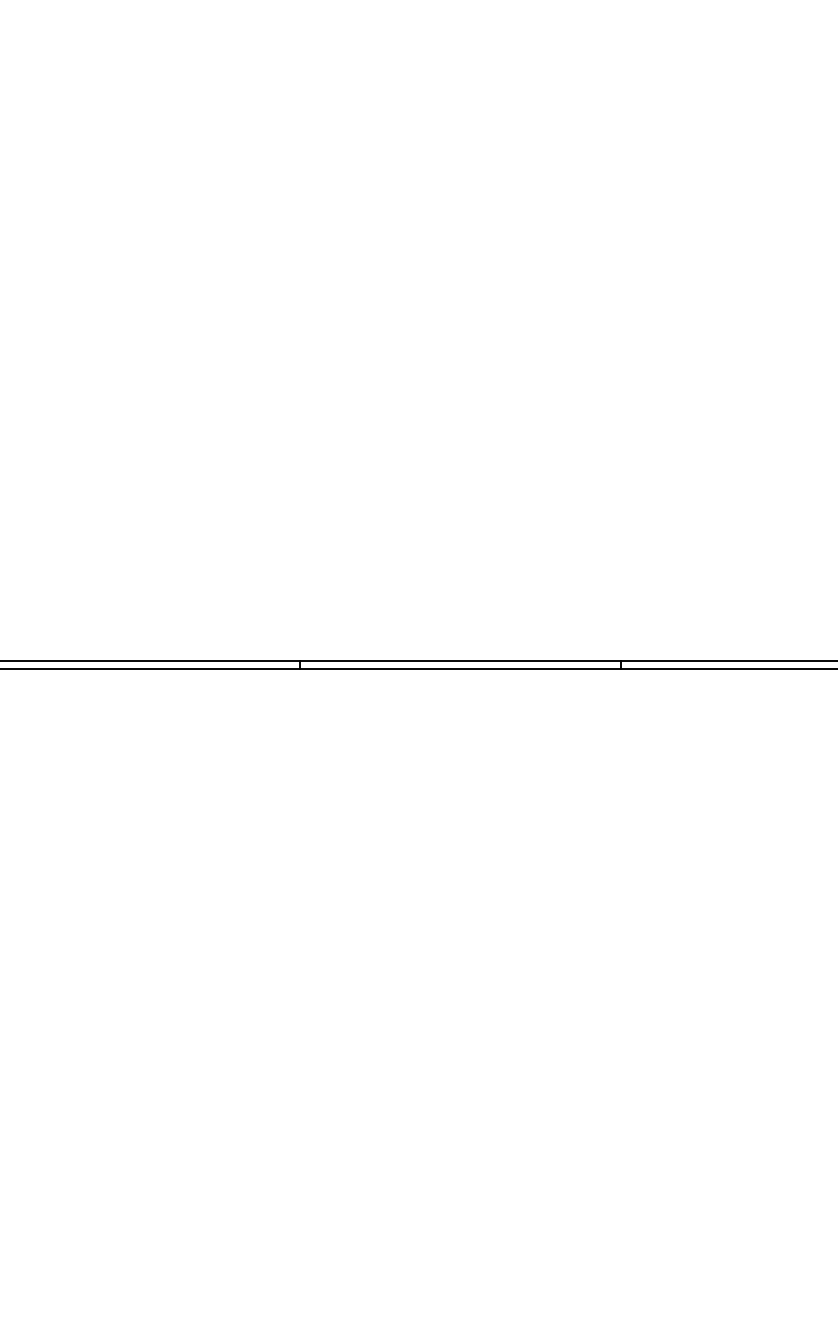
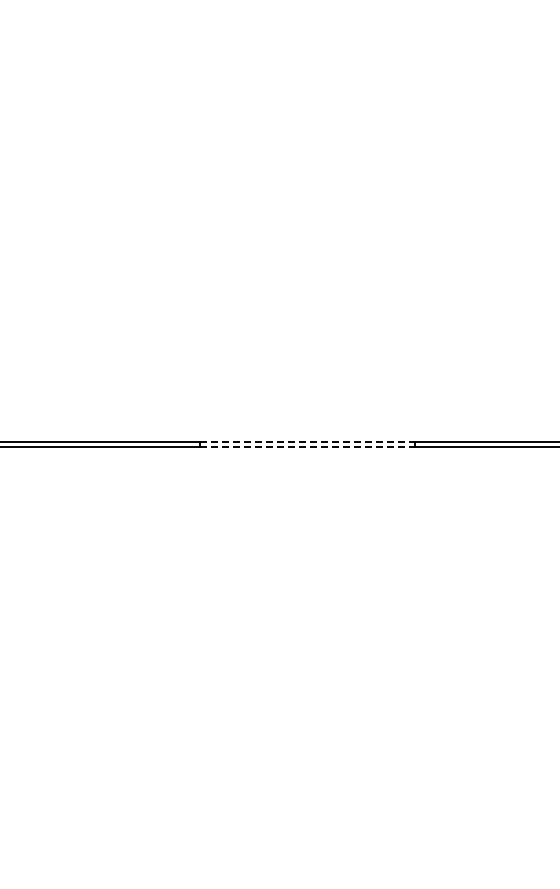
line: (461, 660) -> (308, 441), solid -> dashed
line: (461, 669) -> (308, 447), solid -> dashed

